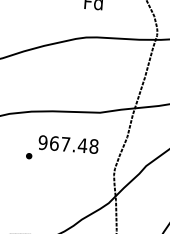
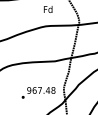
text: (62, 148) -> (38, 92), moved

